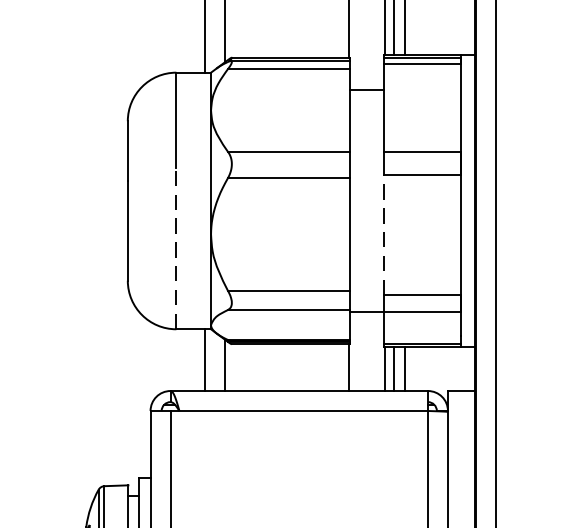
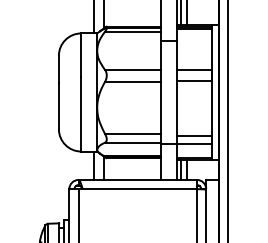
line: (385, 235) -> (177, 108), dashed -> solid
line: (176, 246) -> (81, 113), dashed -> solid

